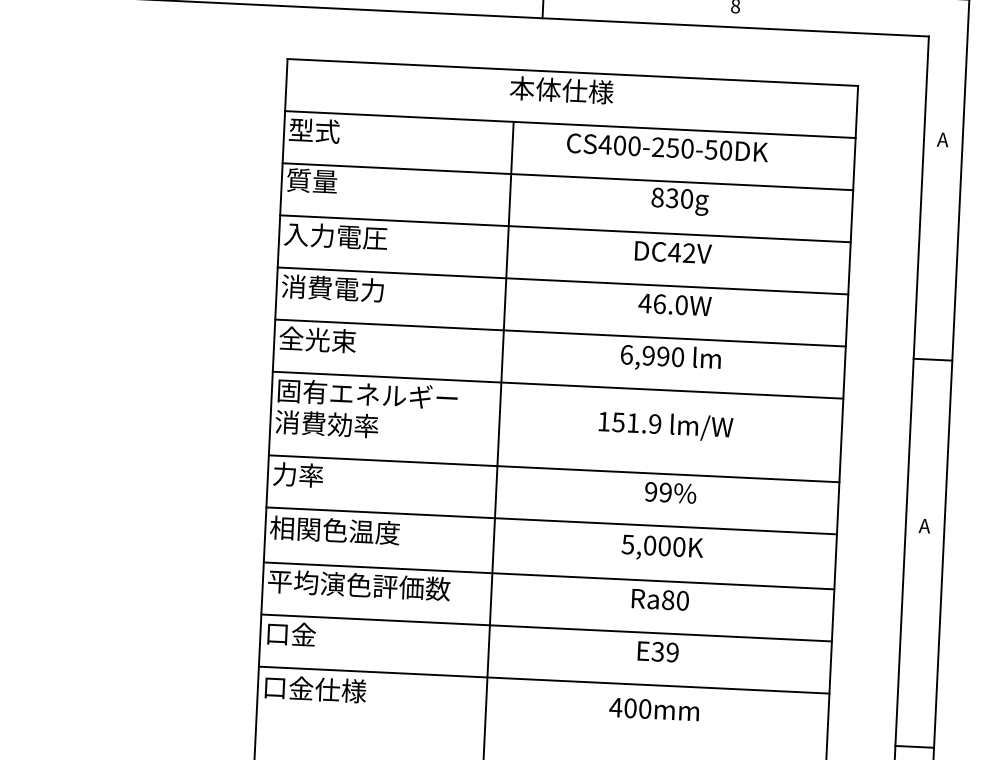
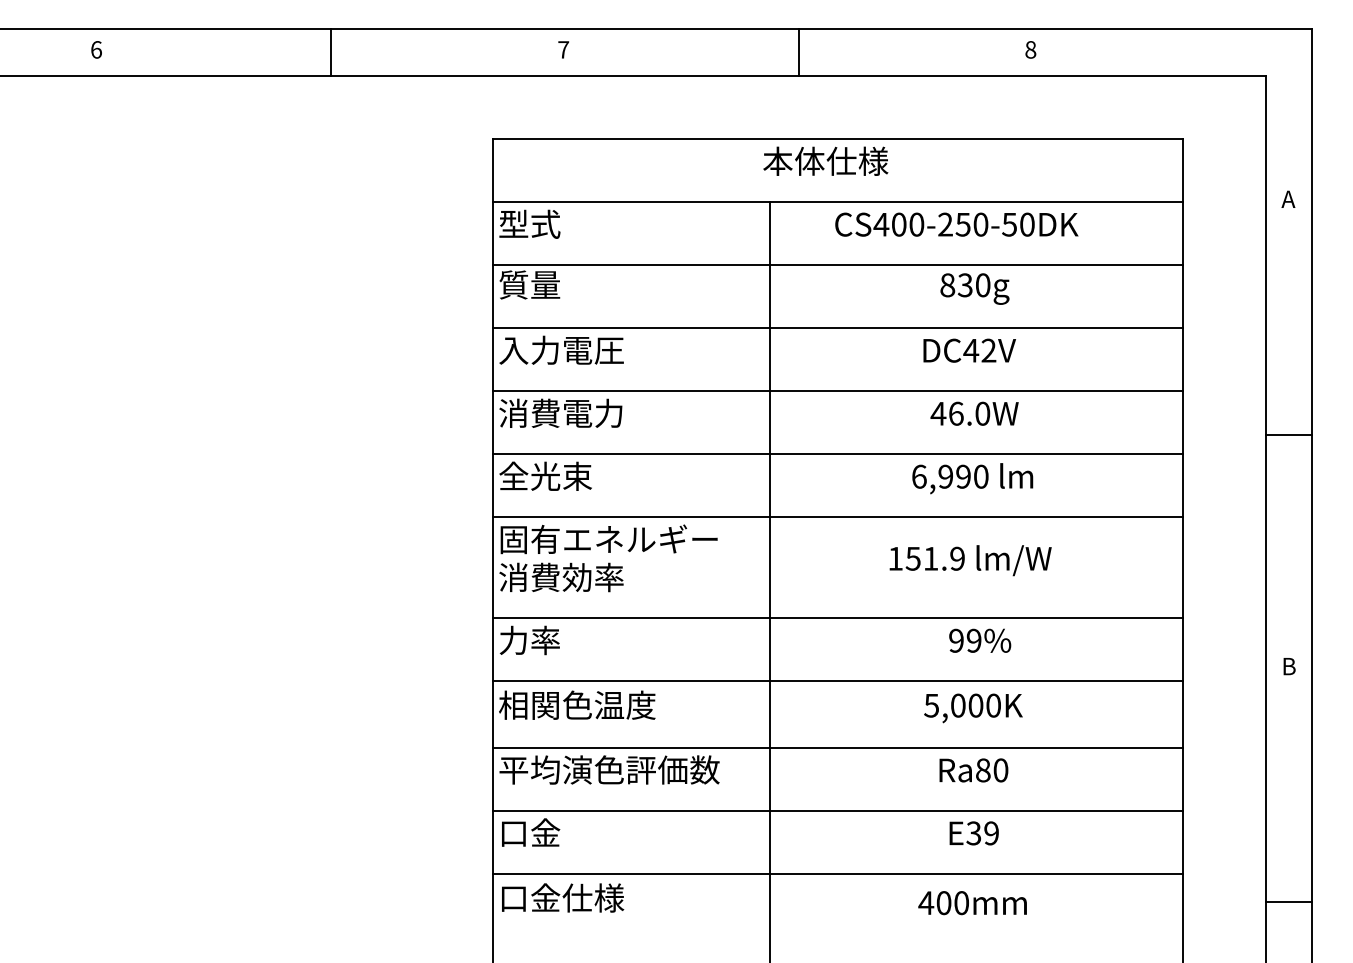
line: (932, 359) -> (1288, 435), moved
text: (924, 526) -> (1288, 666), A -> B
line: (914, 746) -> (1288, 902), moved

